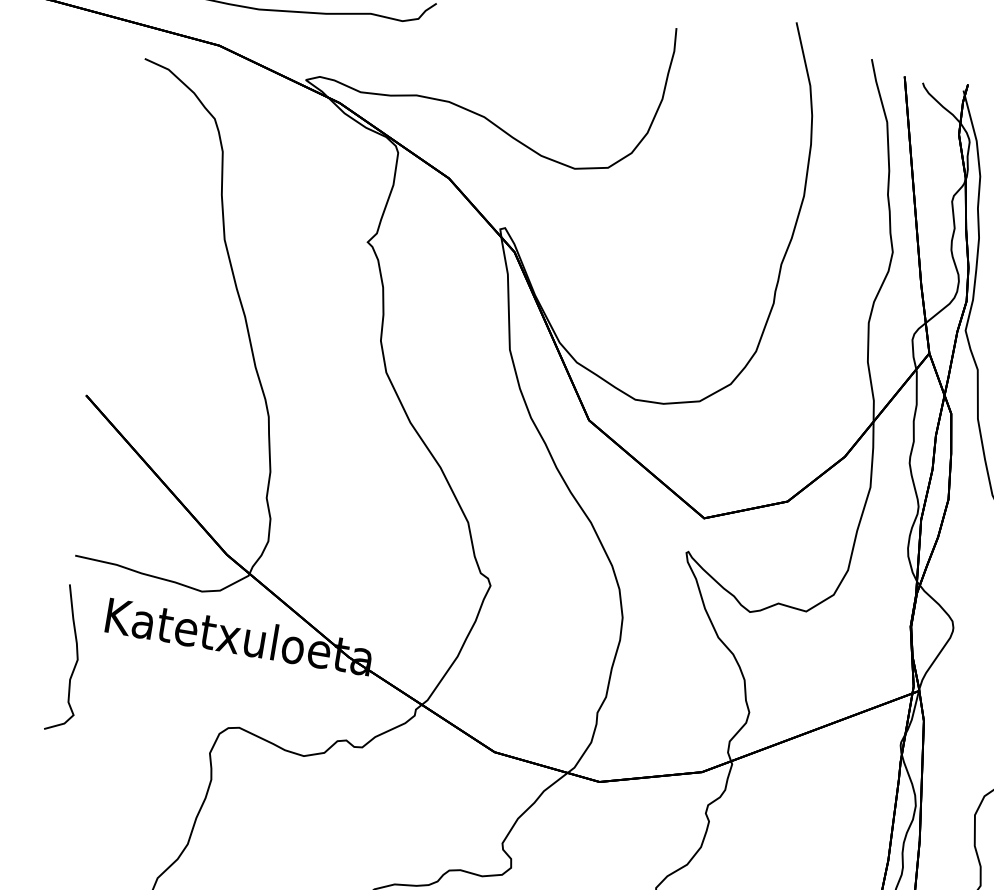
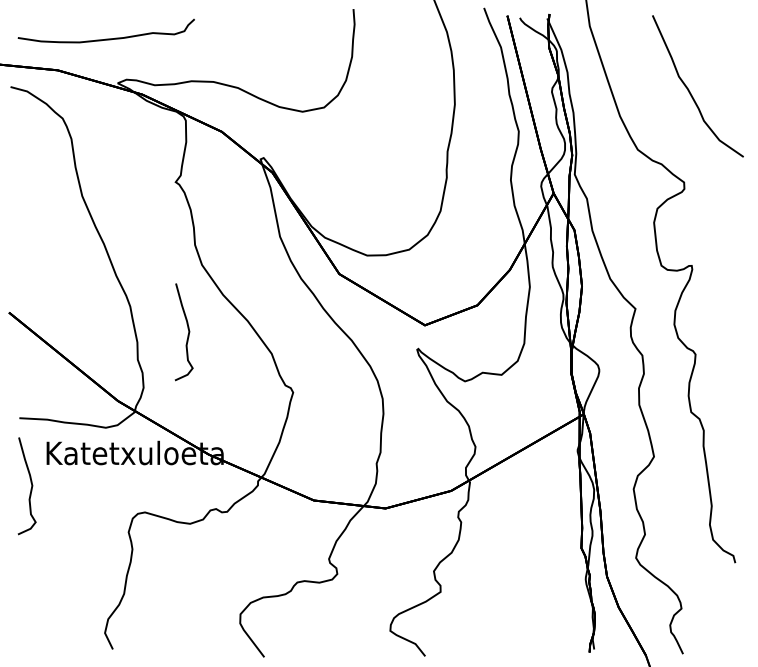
curve: (347, 472) -> (187, 334), added

